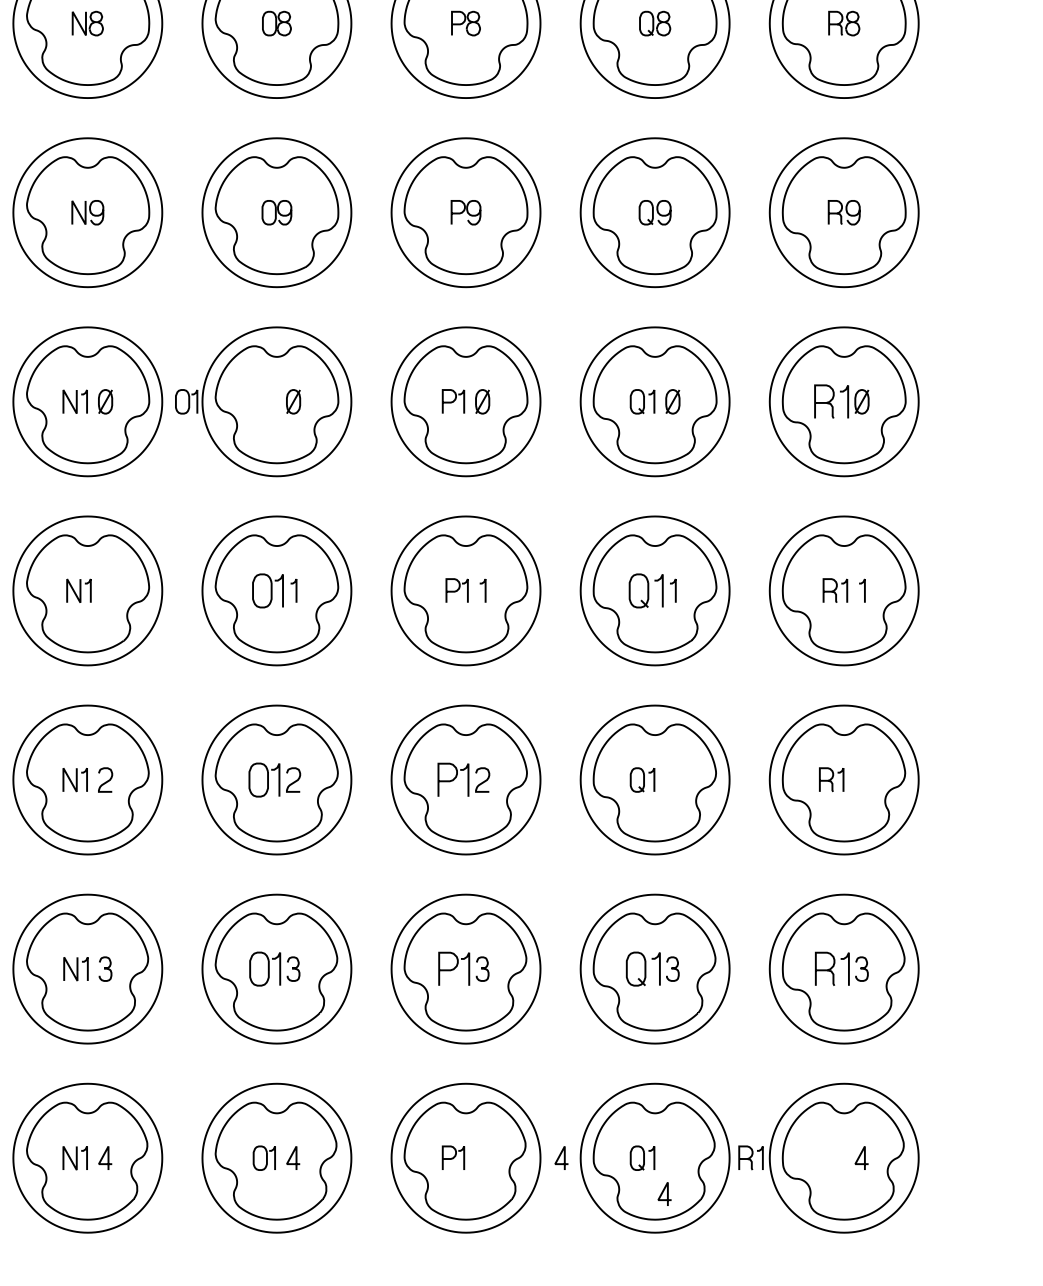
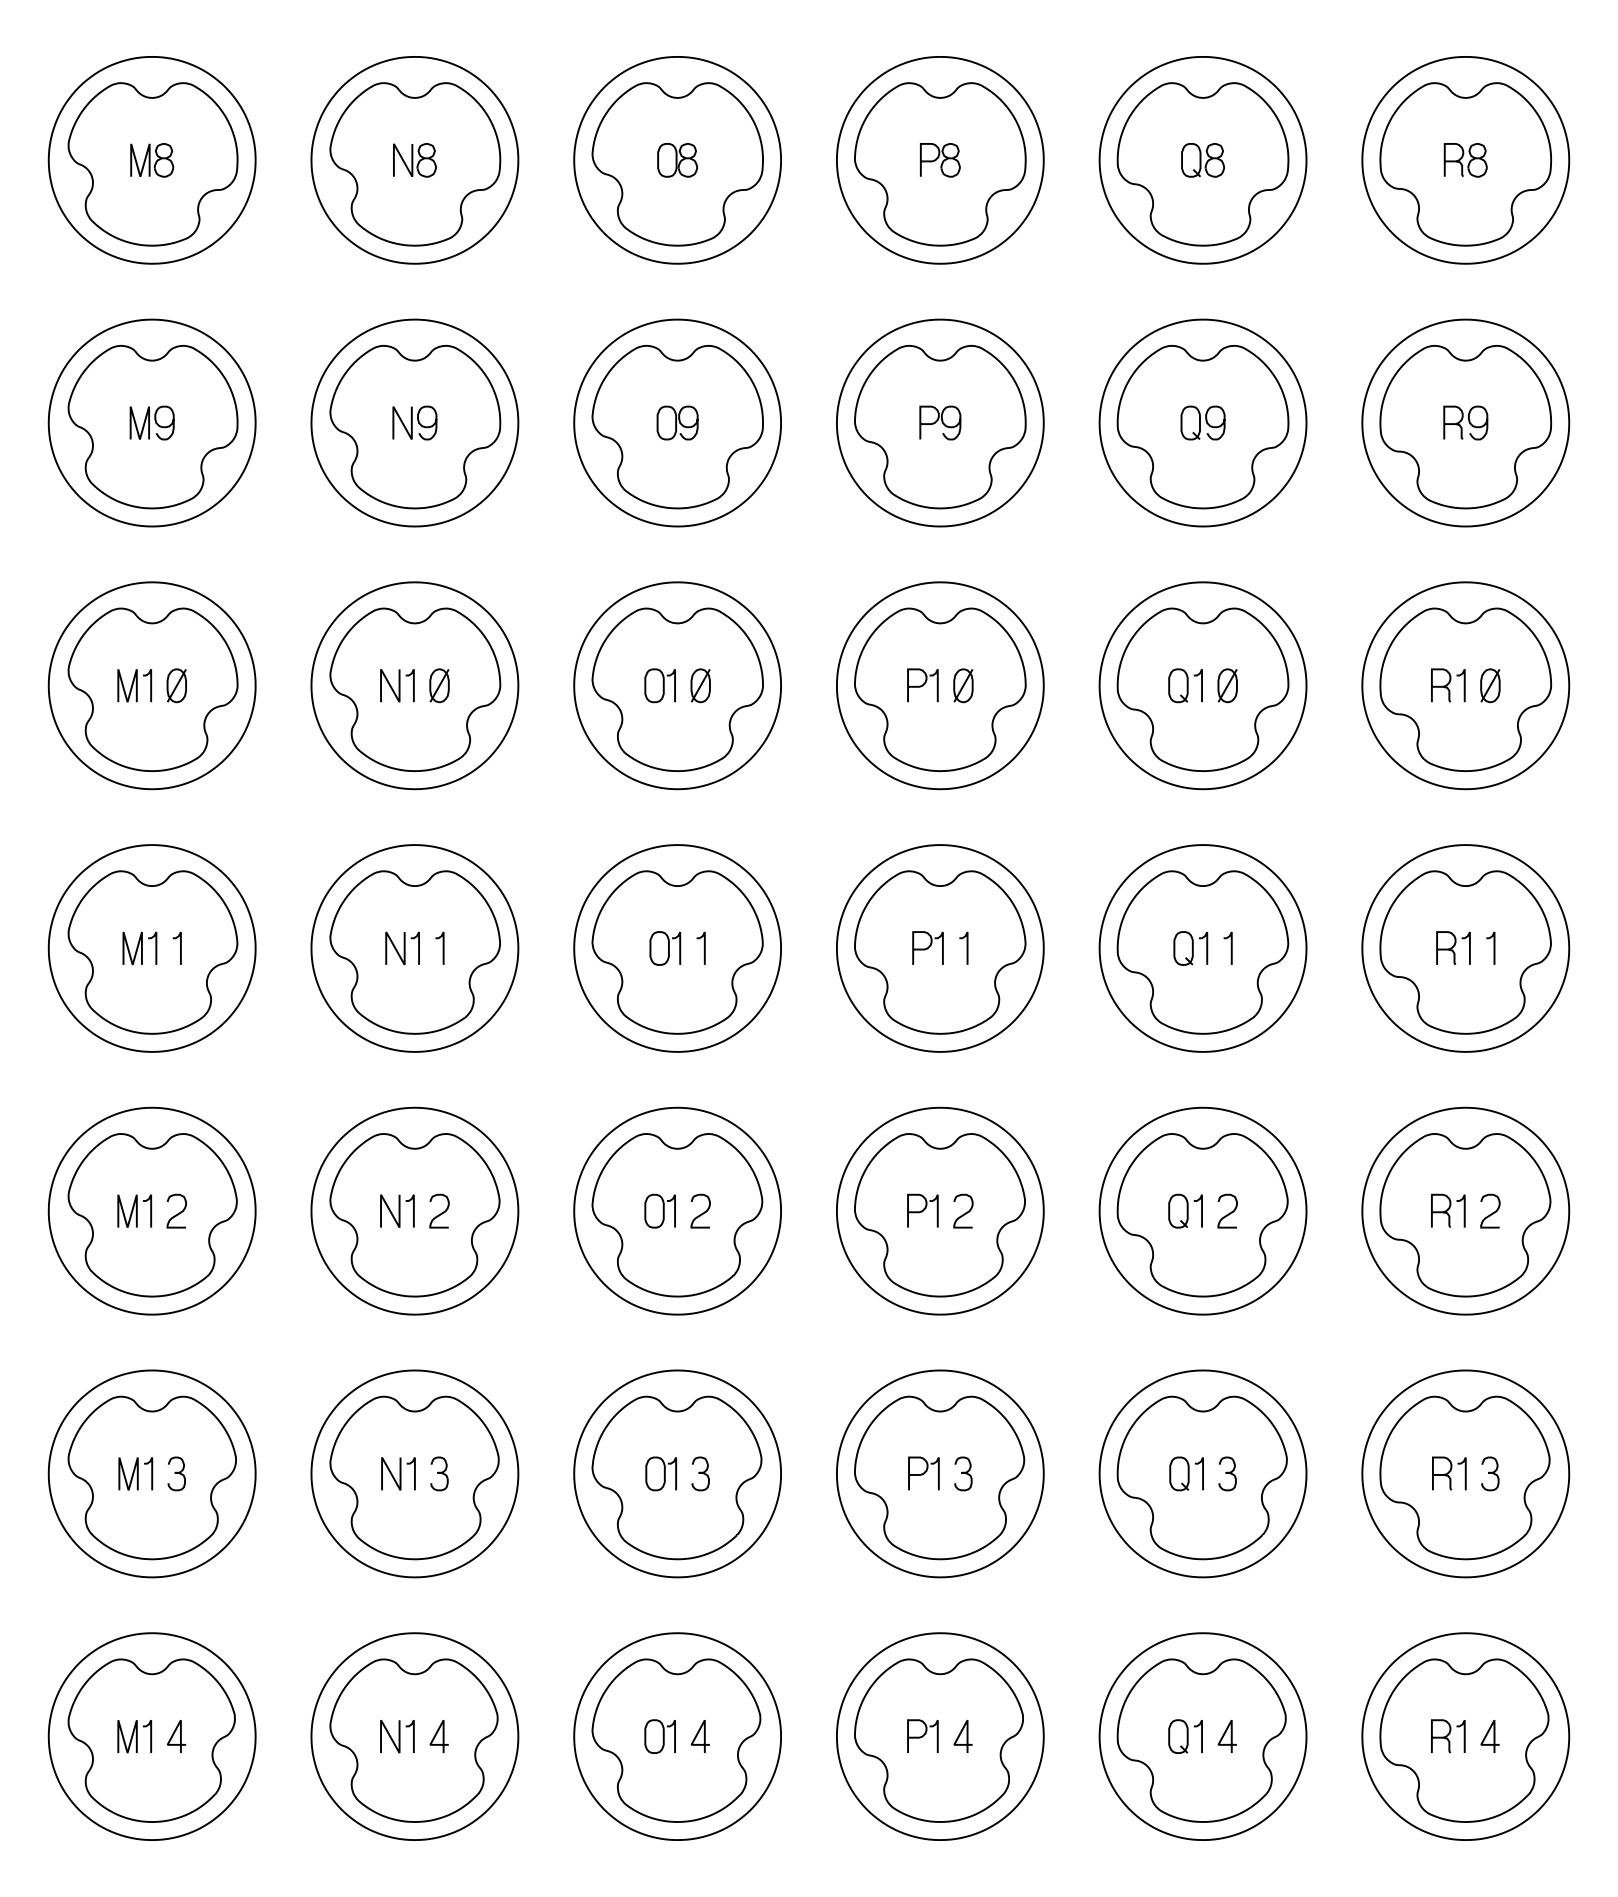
part: (186, 401) -> (659, 685), moved
part: (831, 401) -> (1448, 685), size x0.71
curve: (107, 590) -> (442, 947), added
part: (268, 590) -> (665, 948), size x0.71
part: (646, 590) -> (1190, 948), size x0.71
part: (263, 779) -> (659, 1210), size x0.71
part: (453, 779) -> (922, 1210), size x0.71
curve: (674, 780) -> (1229, 1212), added
curve: (863, 780) -> (1492, 1212), added
part: (264, 968) -> (660, 1473), size x0.71
part: (453, 968) -> (923, 1473), size x0.71
part: (643, 968) -> (1186, 1473), size x0.71
part: (832, 968) -> (1449, 1473), size x0.71
line: (559, 1157) -> (960, 1735), moved
part: (751, 1158) -> (1448, 1736), moved
line: (663, 1192) -> (1225, 1734), moved

